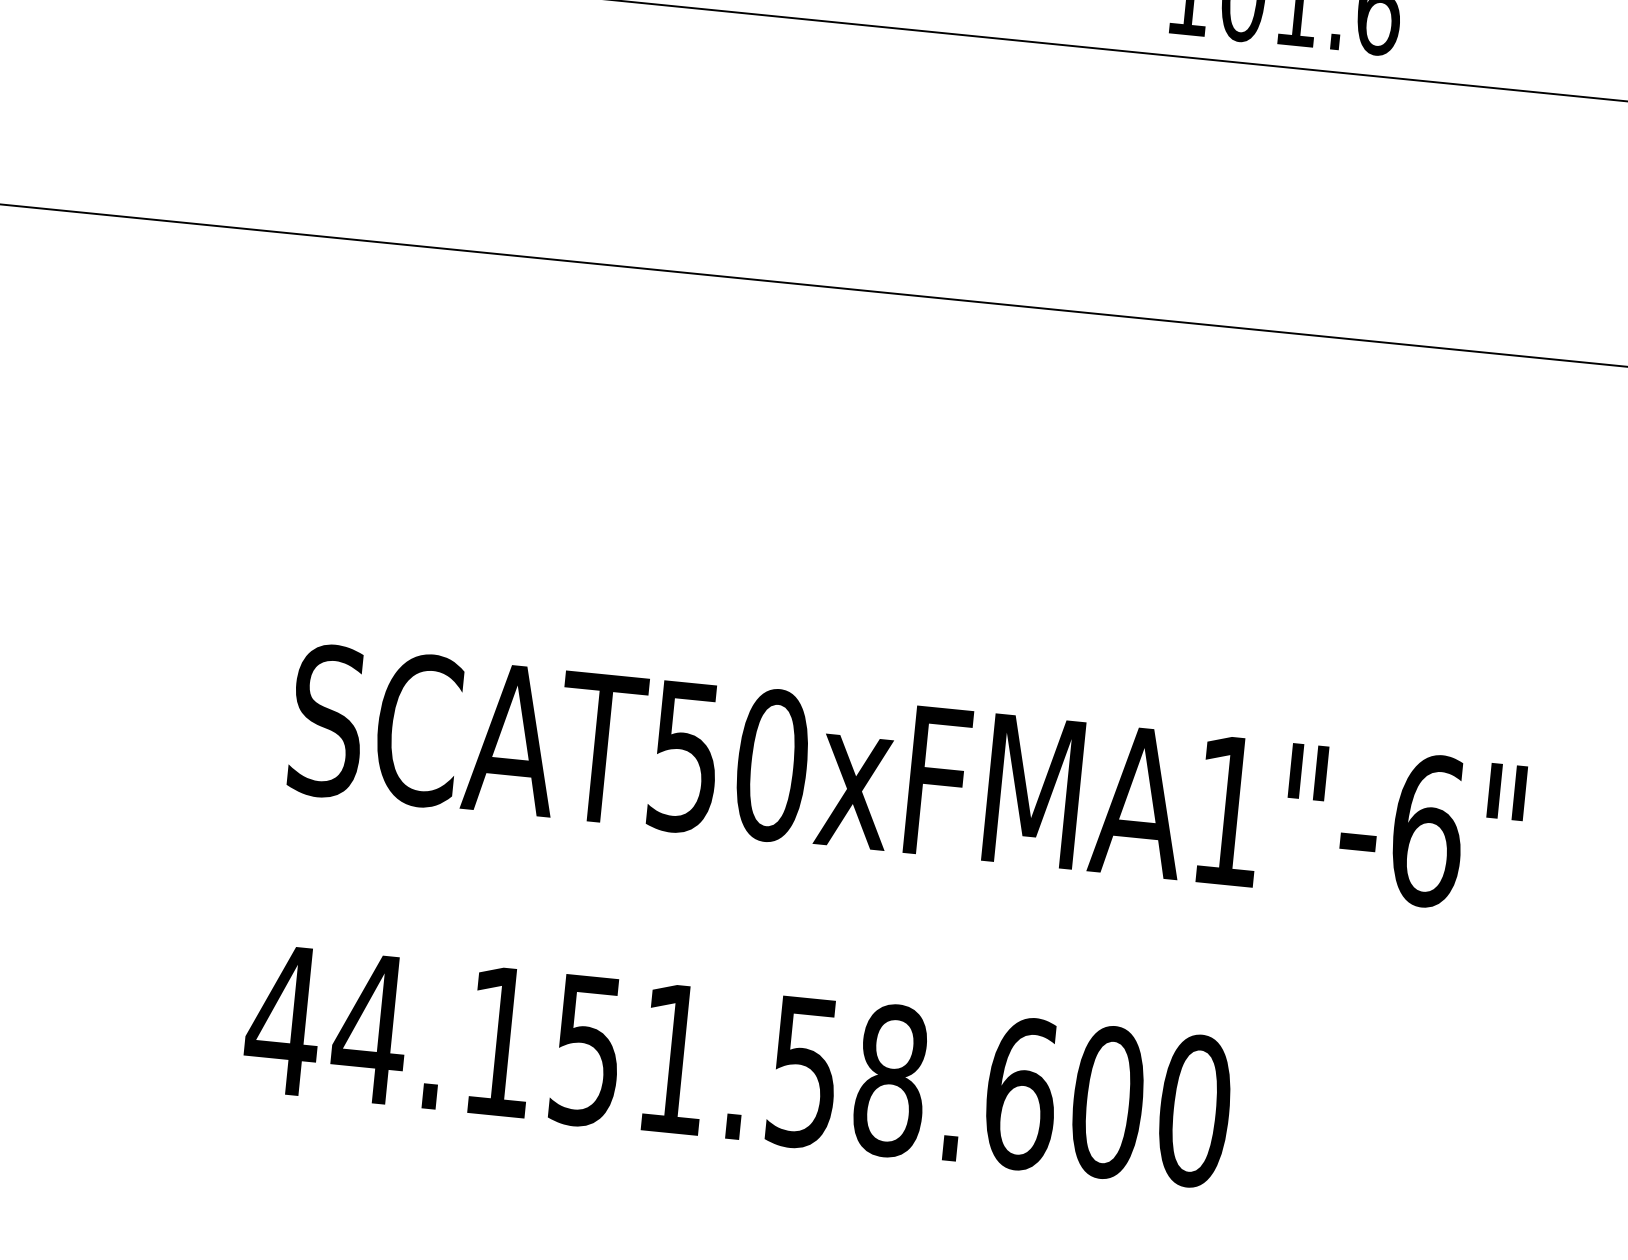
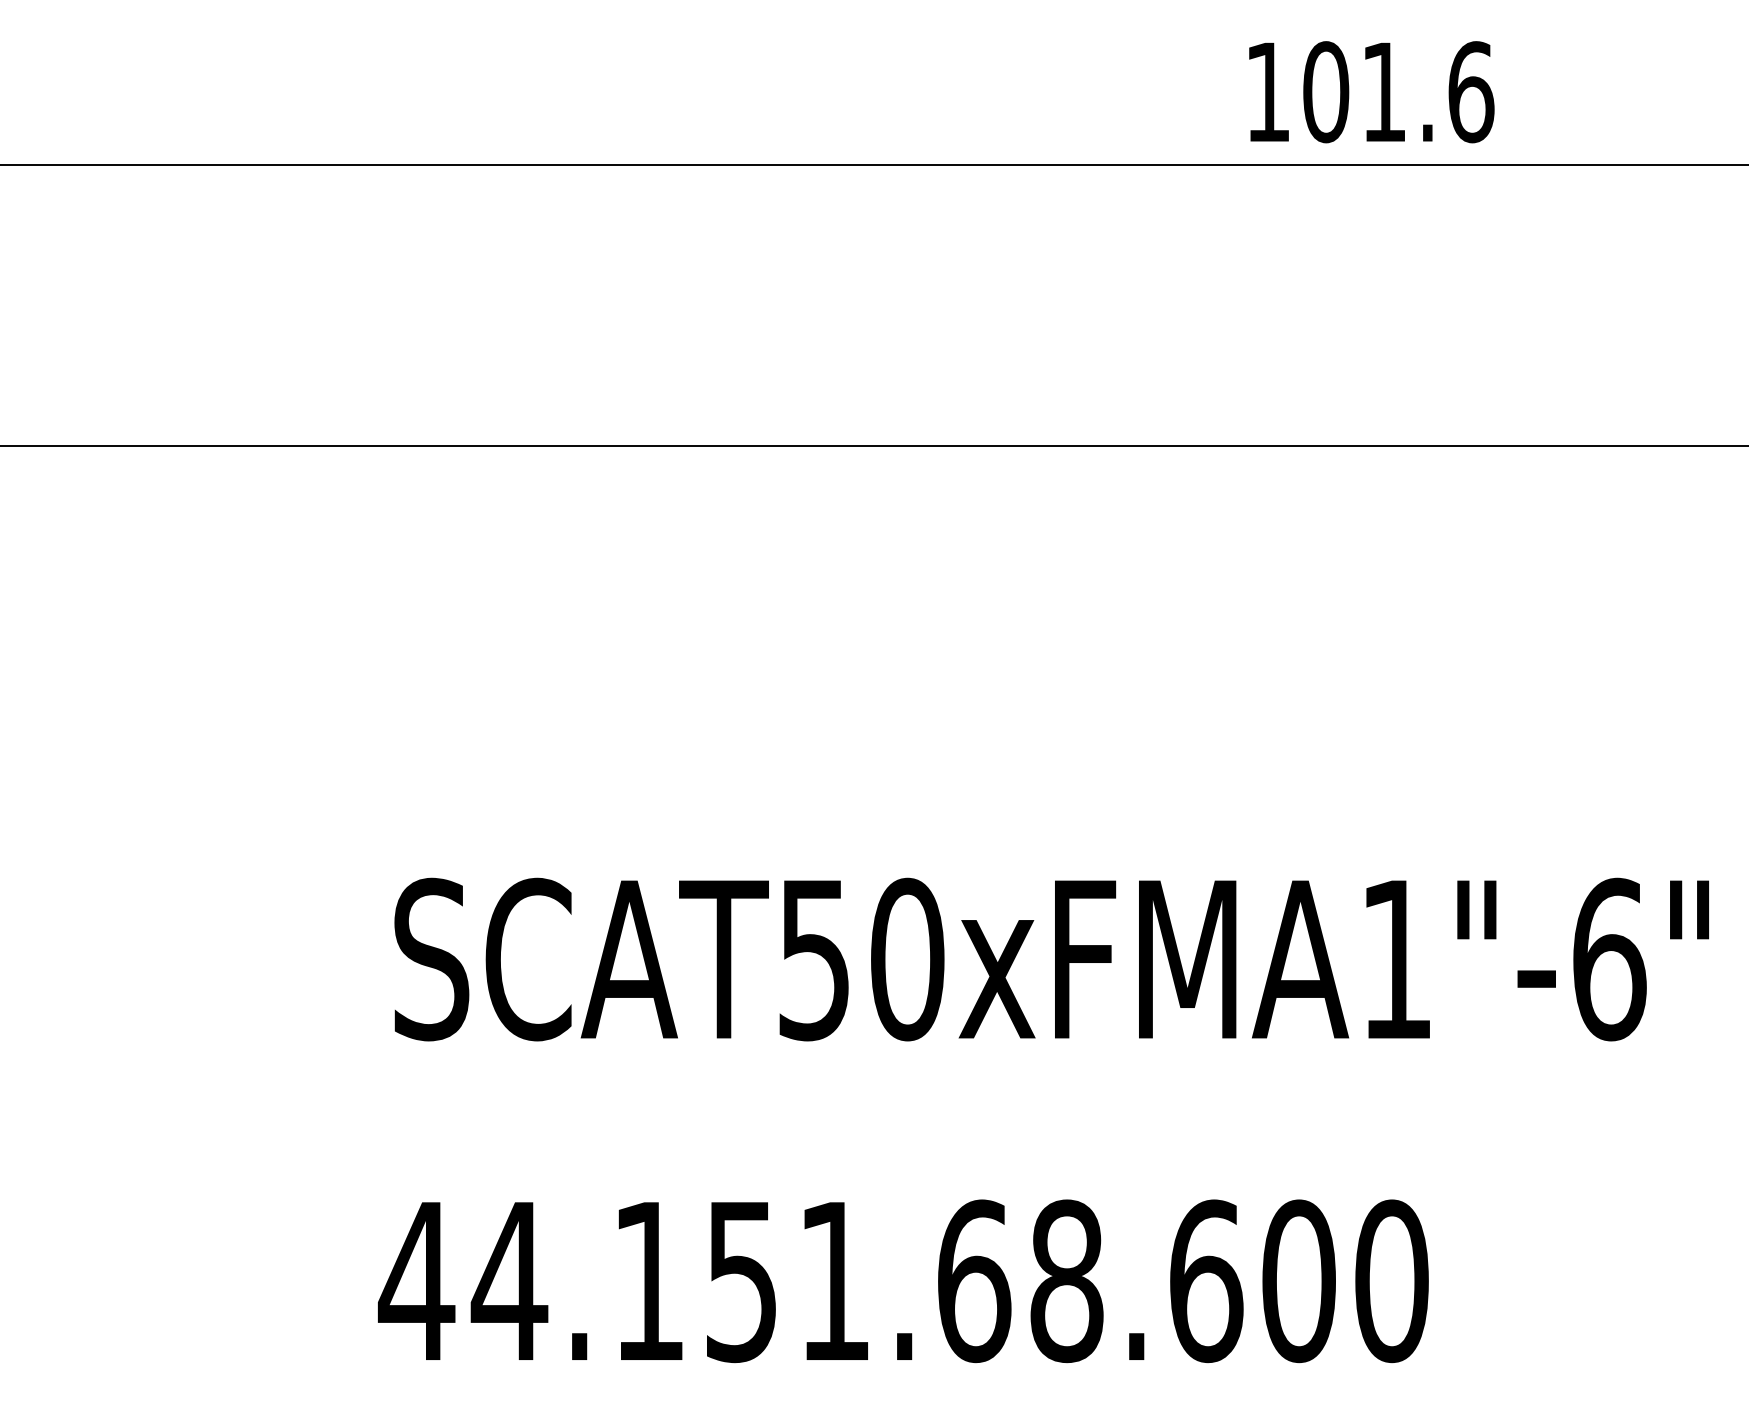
text: (804, 1072) -> (974, 1281), 44.151.58.600 -> 44.151.68.600

